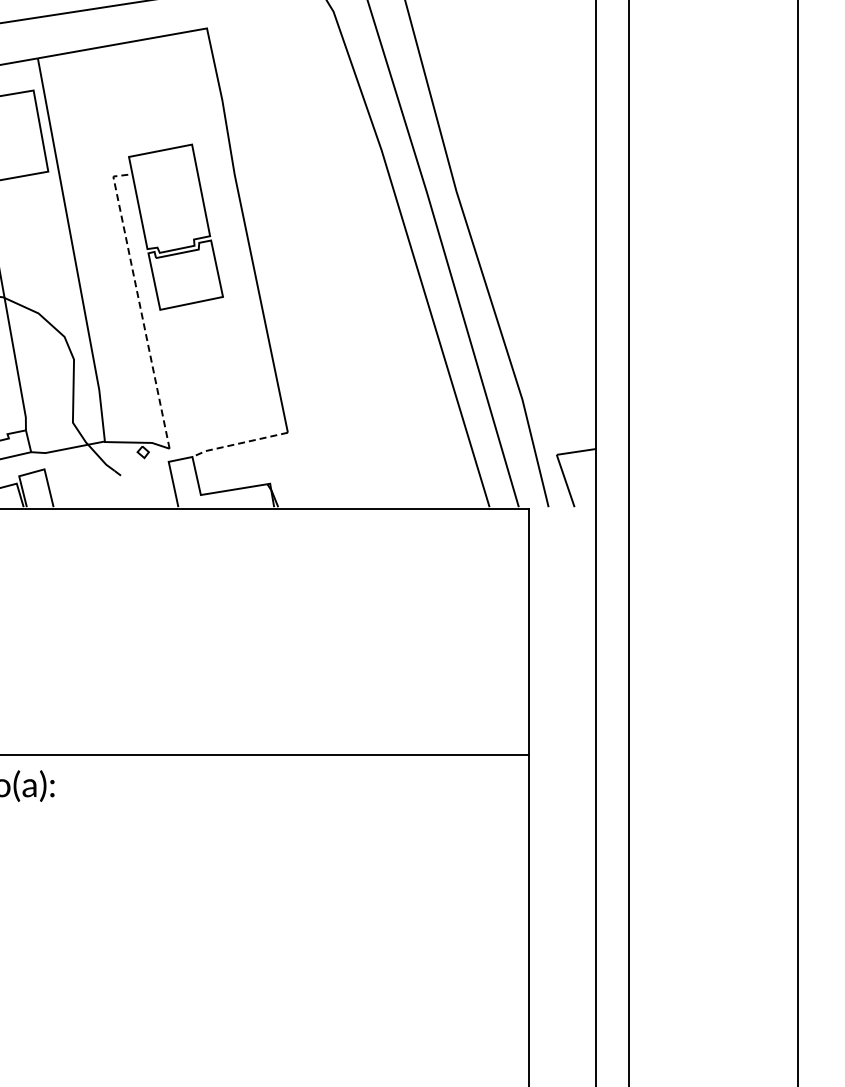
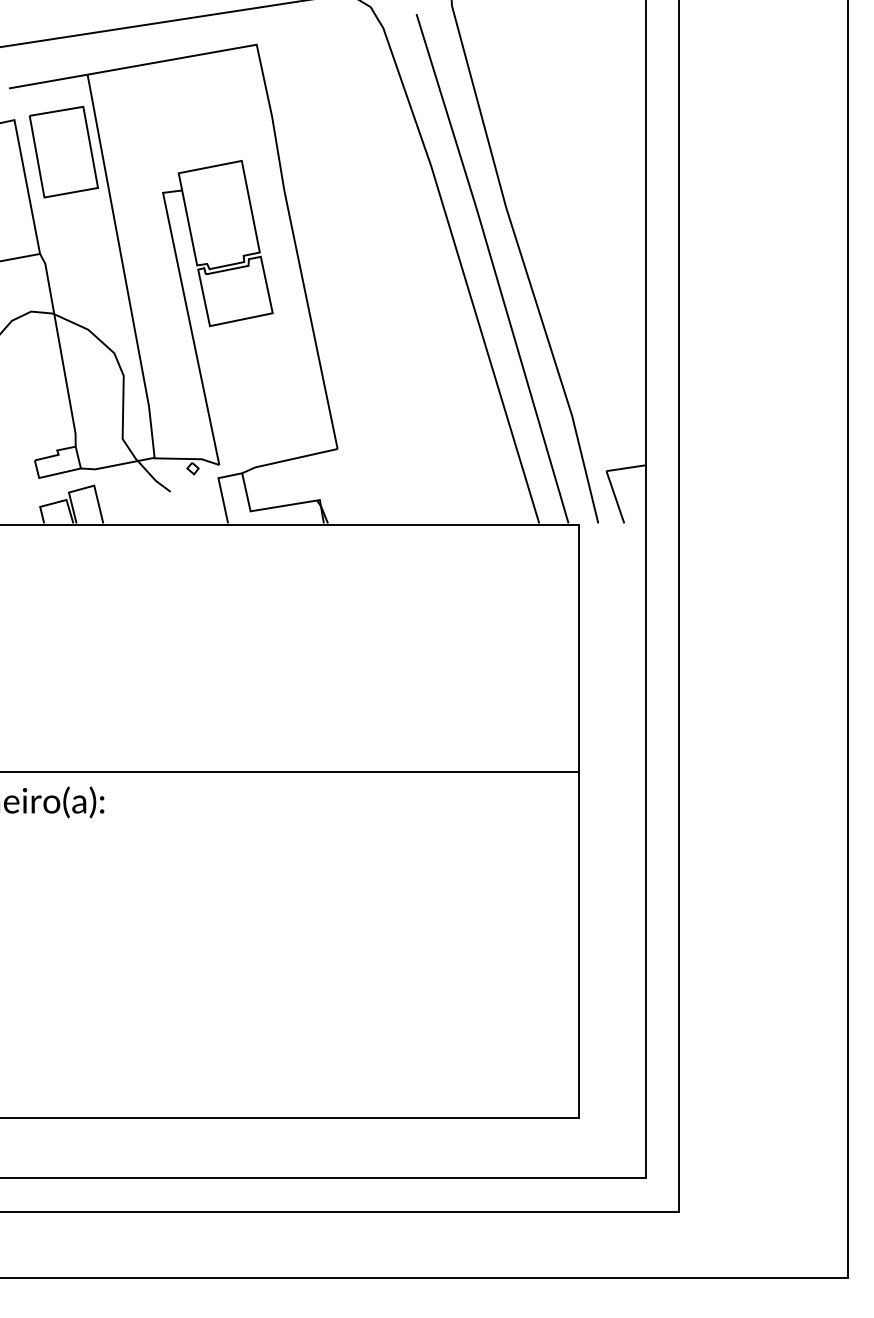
line: (138, 302) -> (188, 318), dashed -> solid
line: (238, 444) -> (288, 460), dashed -> solid

